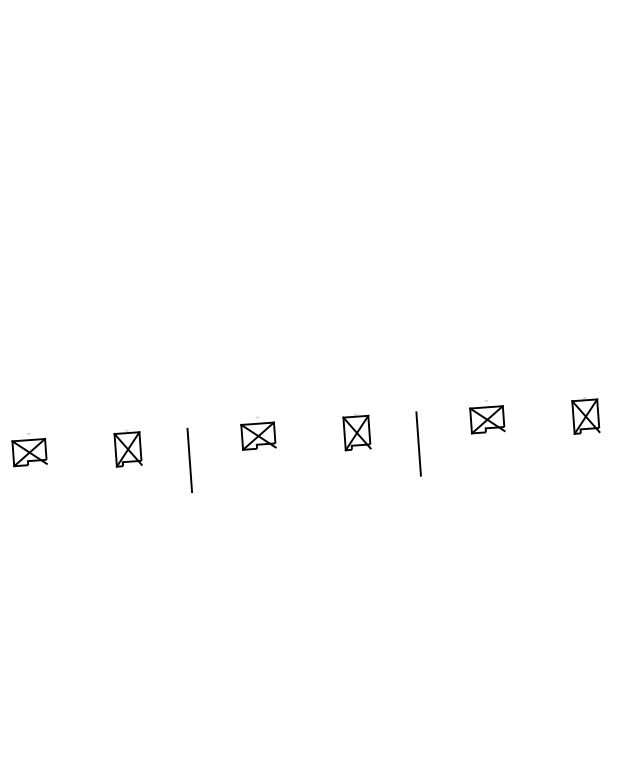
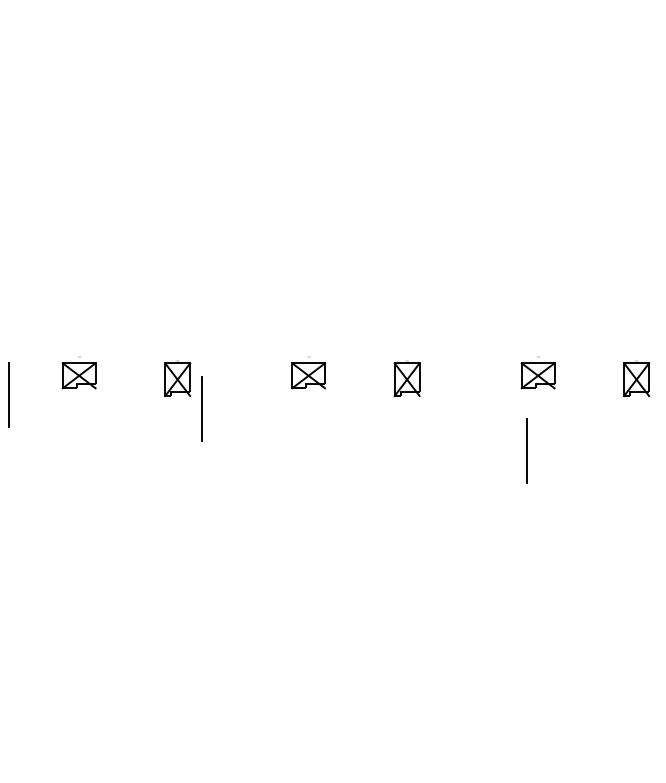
line: (418, 443) -> (526, 450), moved
line: (188, 459) -> (201, 408), moved

